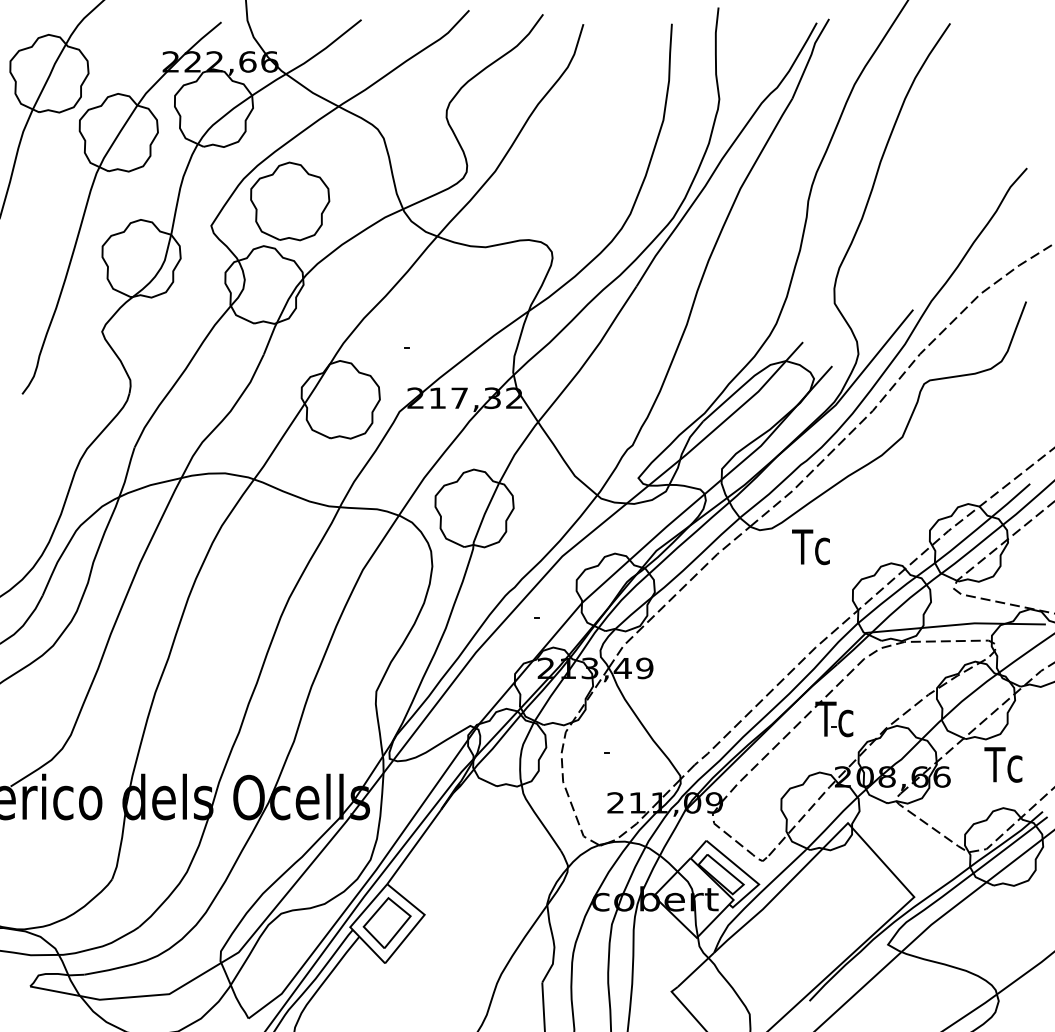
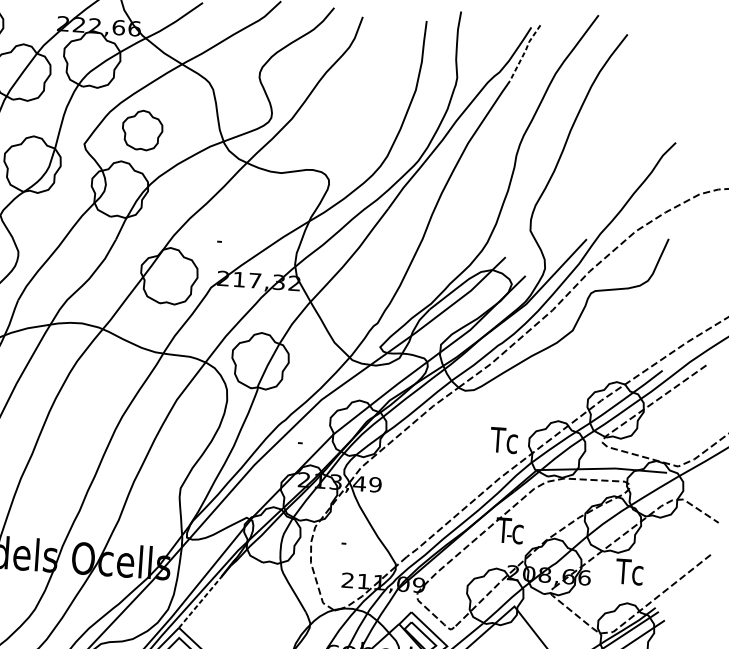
line: (810, 57) -> (525, 52), solid -> dashed
part: (290, 201) -> (142, 130), size x0.7
text: (810, 547) -> (503, 440), moved
line: (414, 847) -> (200, 602), solid -> dashed

